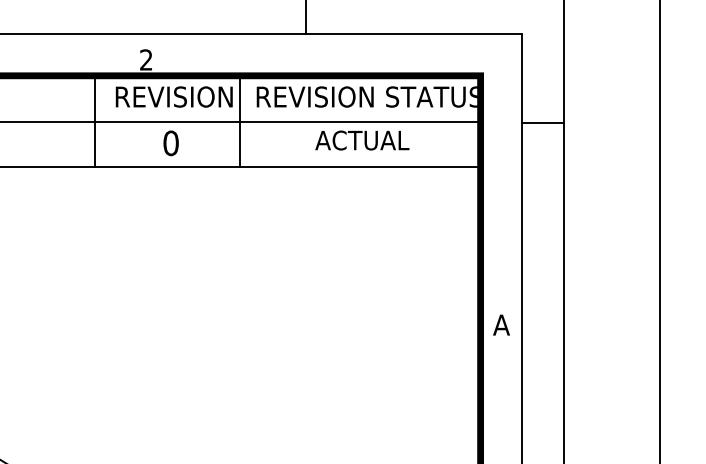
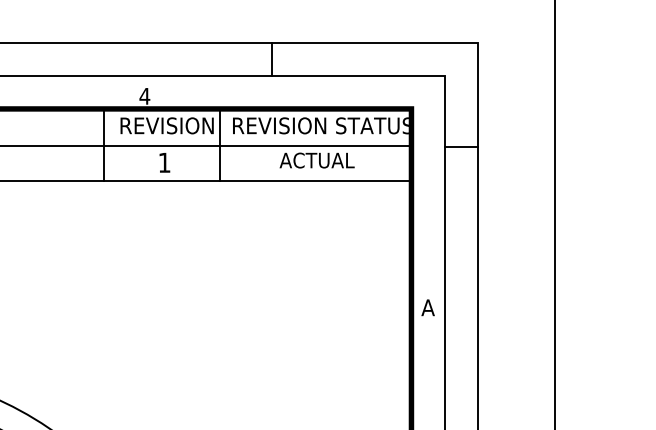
text: (145, 58) -> (144, 95), 2 -> 4
text: (170, 142) -> (164, 162), 0 -> 1

